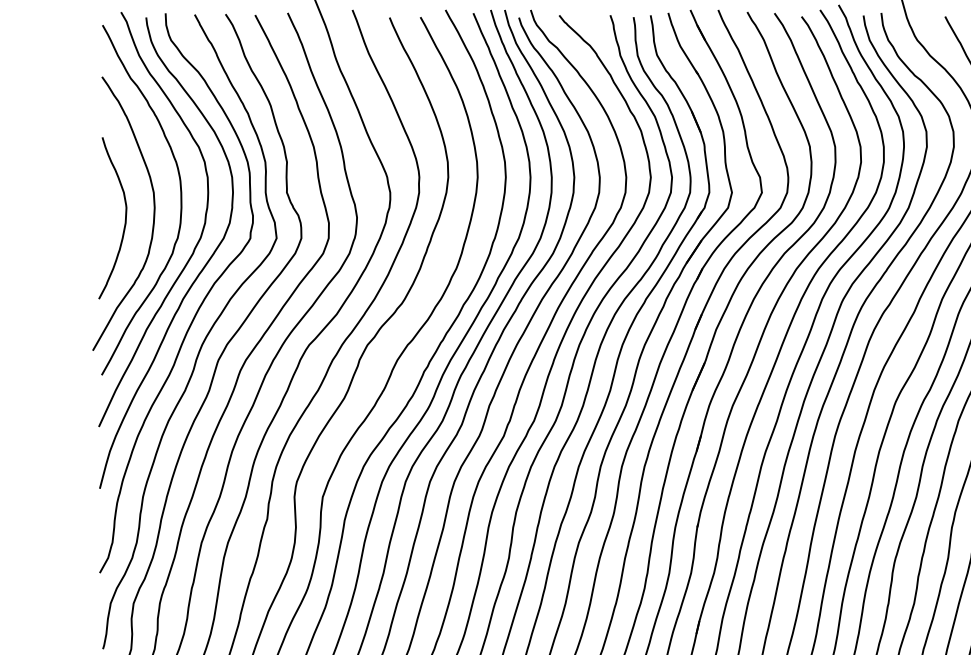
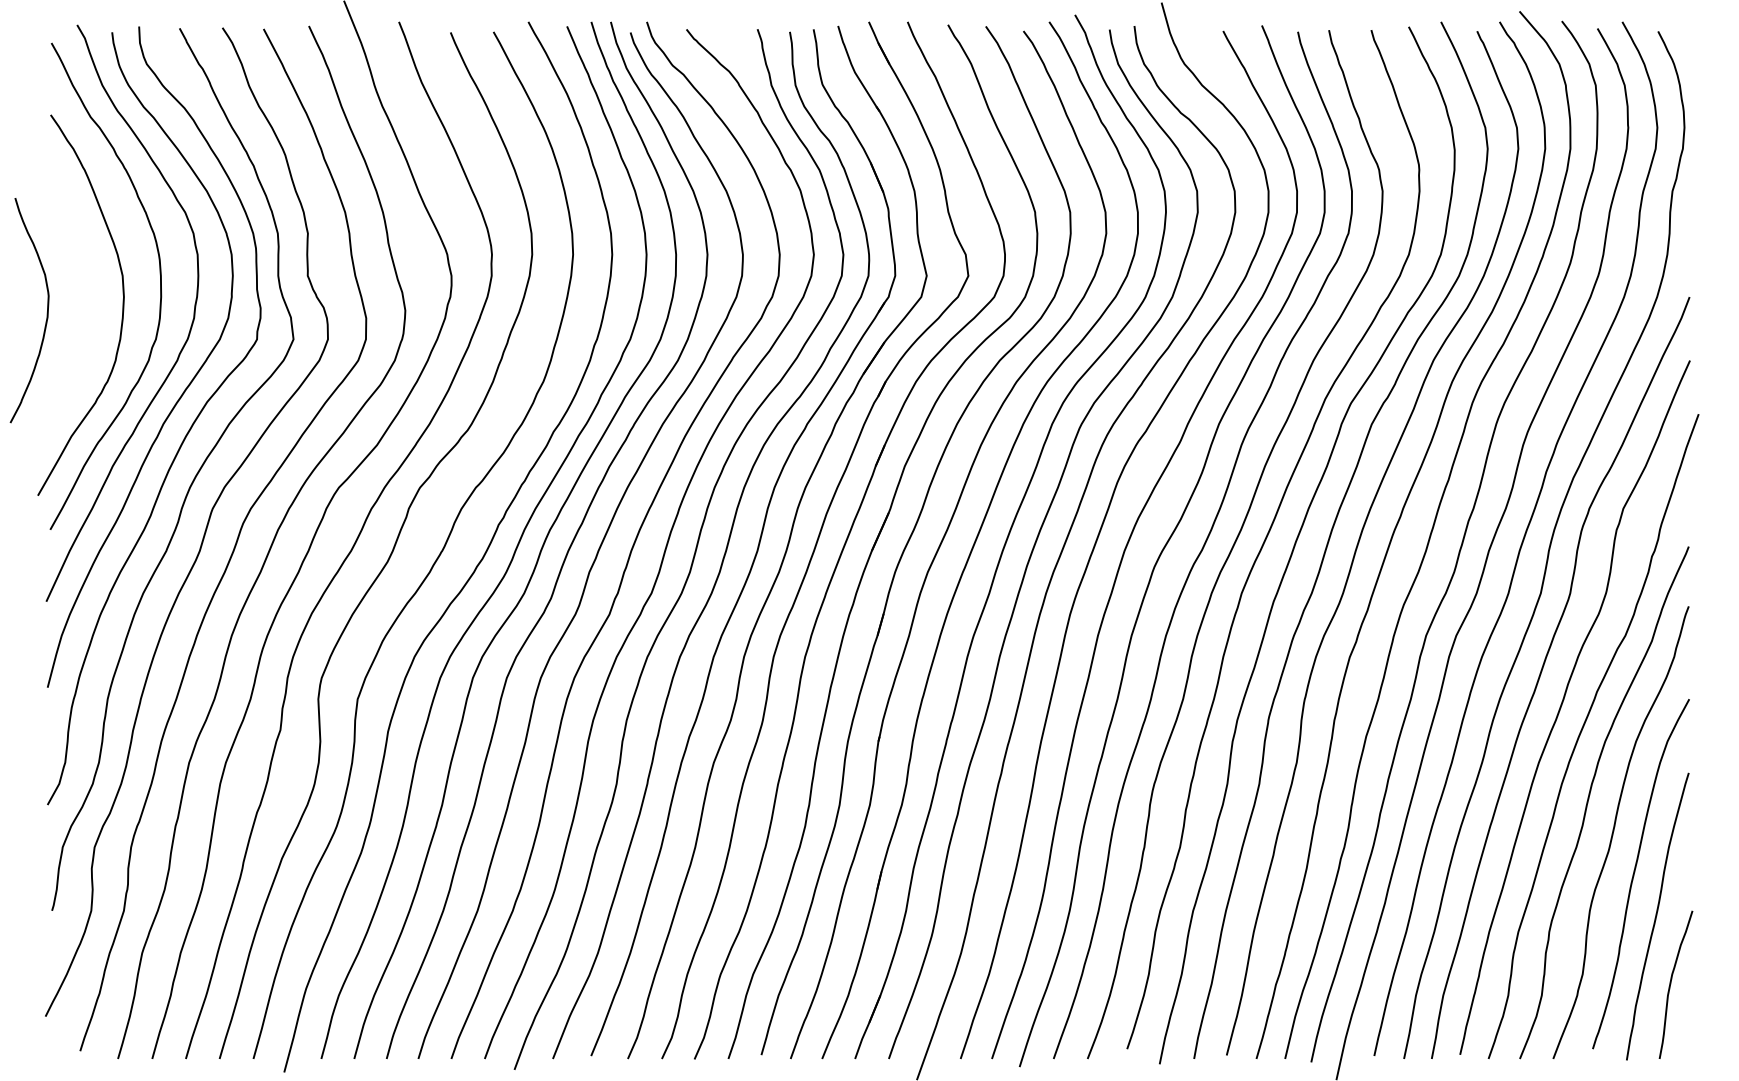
curve: (124, 220) -> (46, 313), moved

